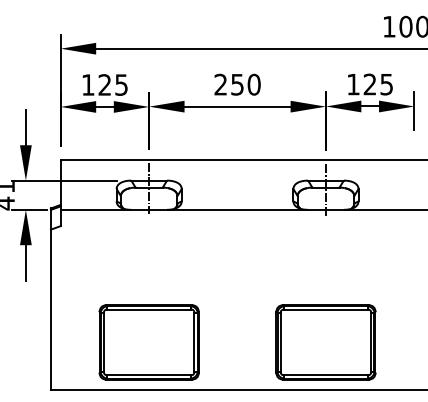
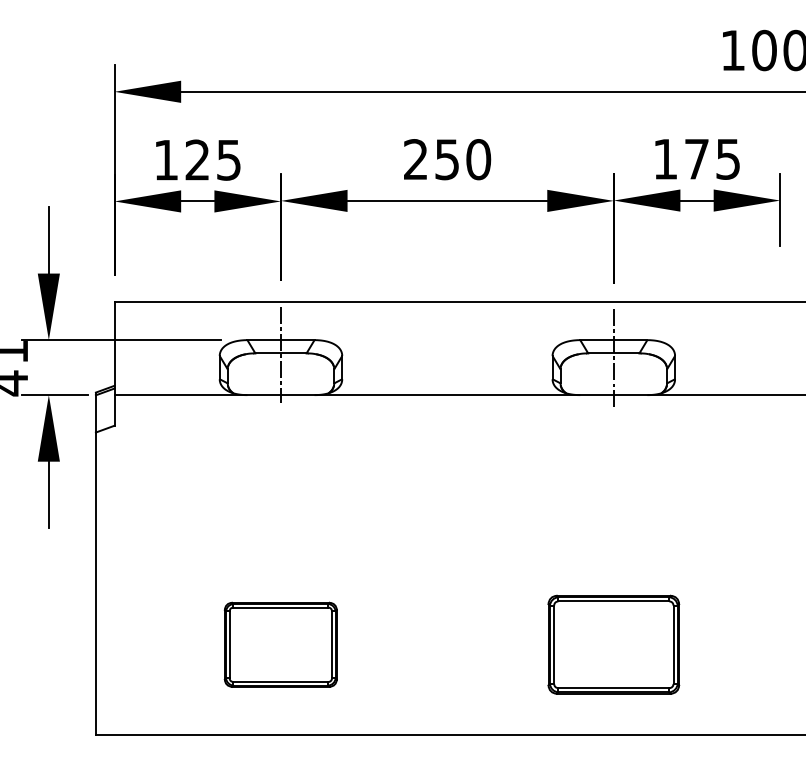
text: (369, 84) -> (695, 159), 125 -> 175
part: (148, 342) -> (279, 644), size x0.6
part: (325, 342) -> (612, 644), size x0.7

